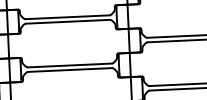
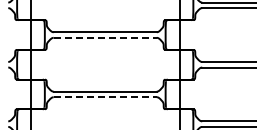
line: (68, 21) -> (105, 37), solid -> dashed
line: (70, 70) -> (105, 97), solid -> dashed

